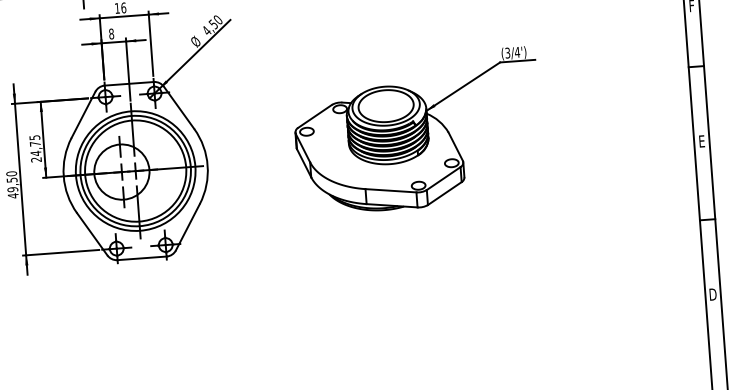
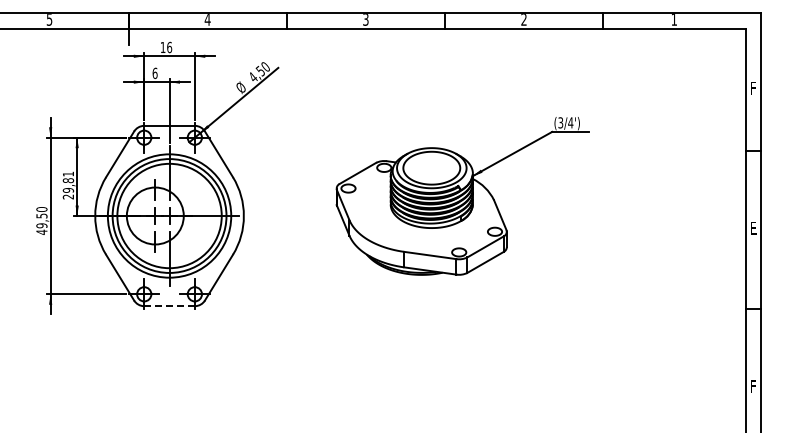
text: (110, 33) -> (154, 72), 8 -> 6
text: (35, 145) -> (68, 182), 24,75 -> 29,81
line: (142, 258) -> (169, 306), solid -> dashed
text: (713, 294) -> (753, 386), D -> F

